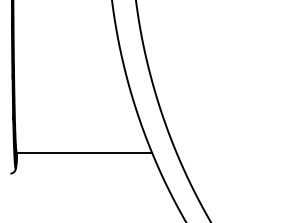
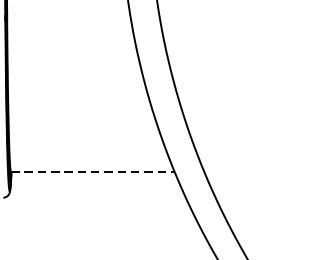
line: (84, 152) -> (93, 172), solid -> dashed

